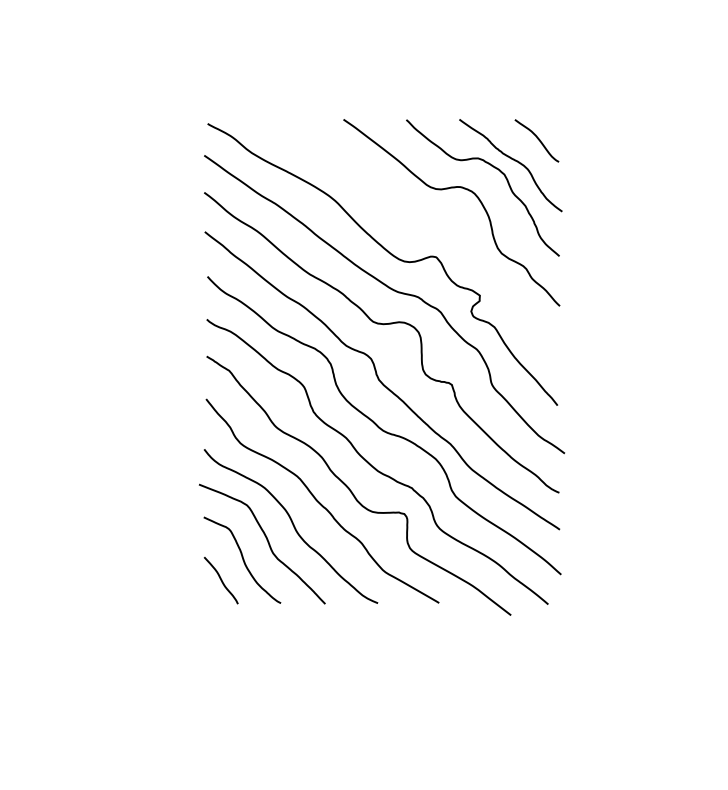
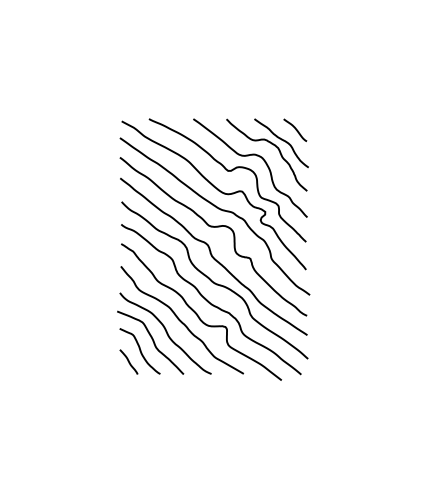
curve: (408, 219) -> (227, 171), added

